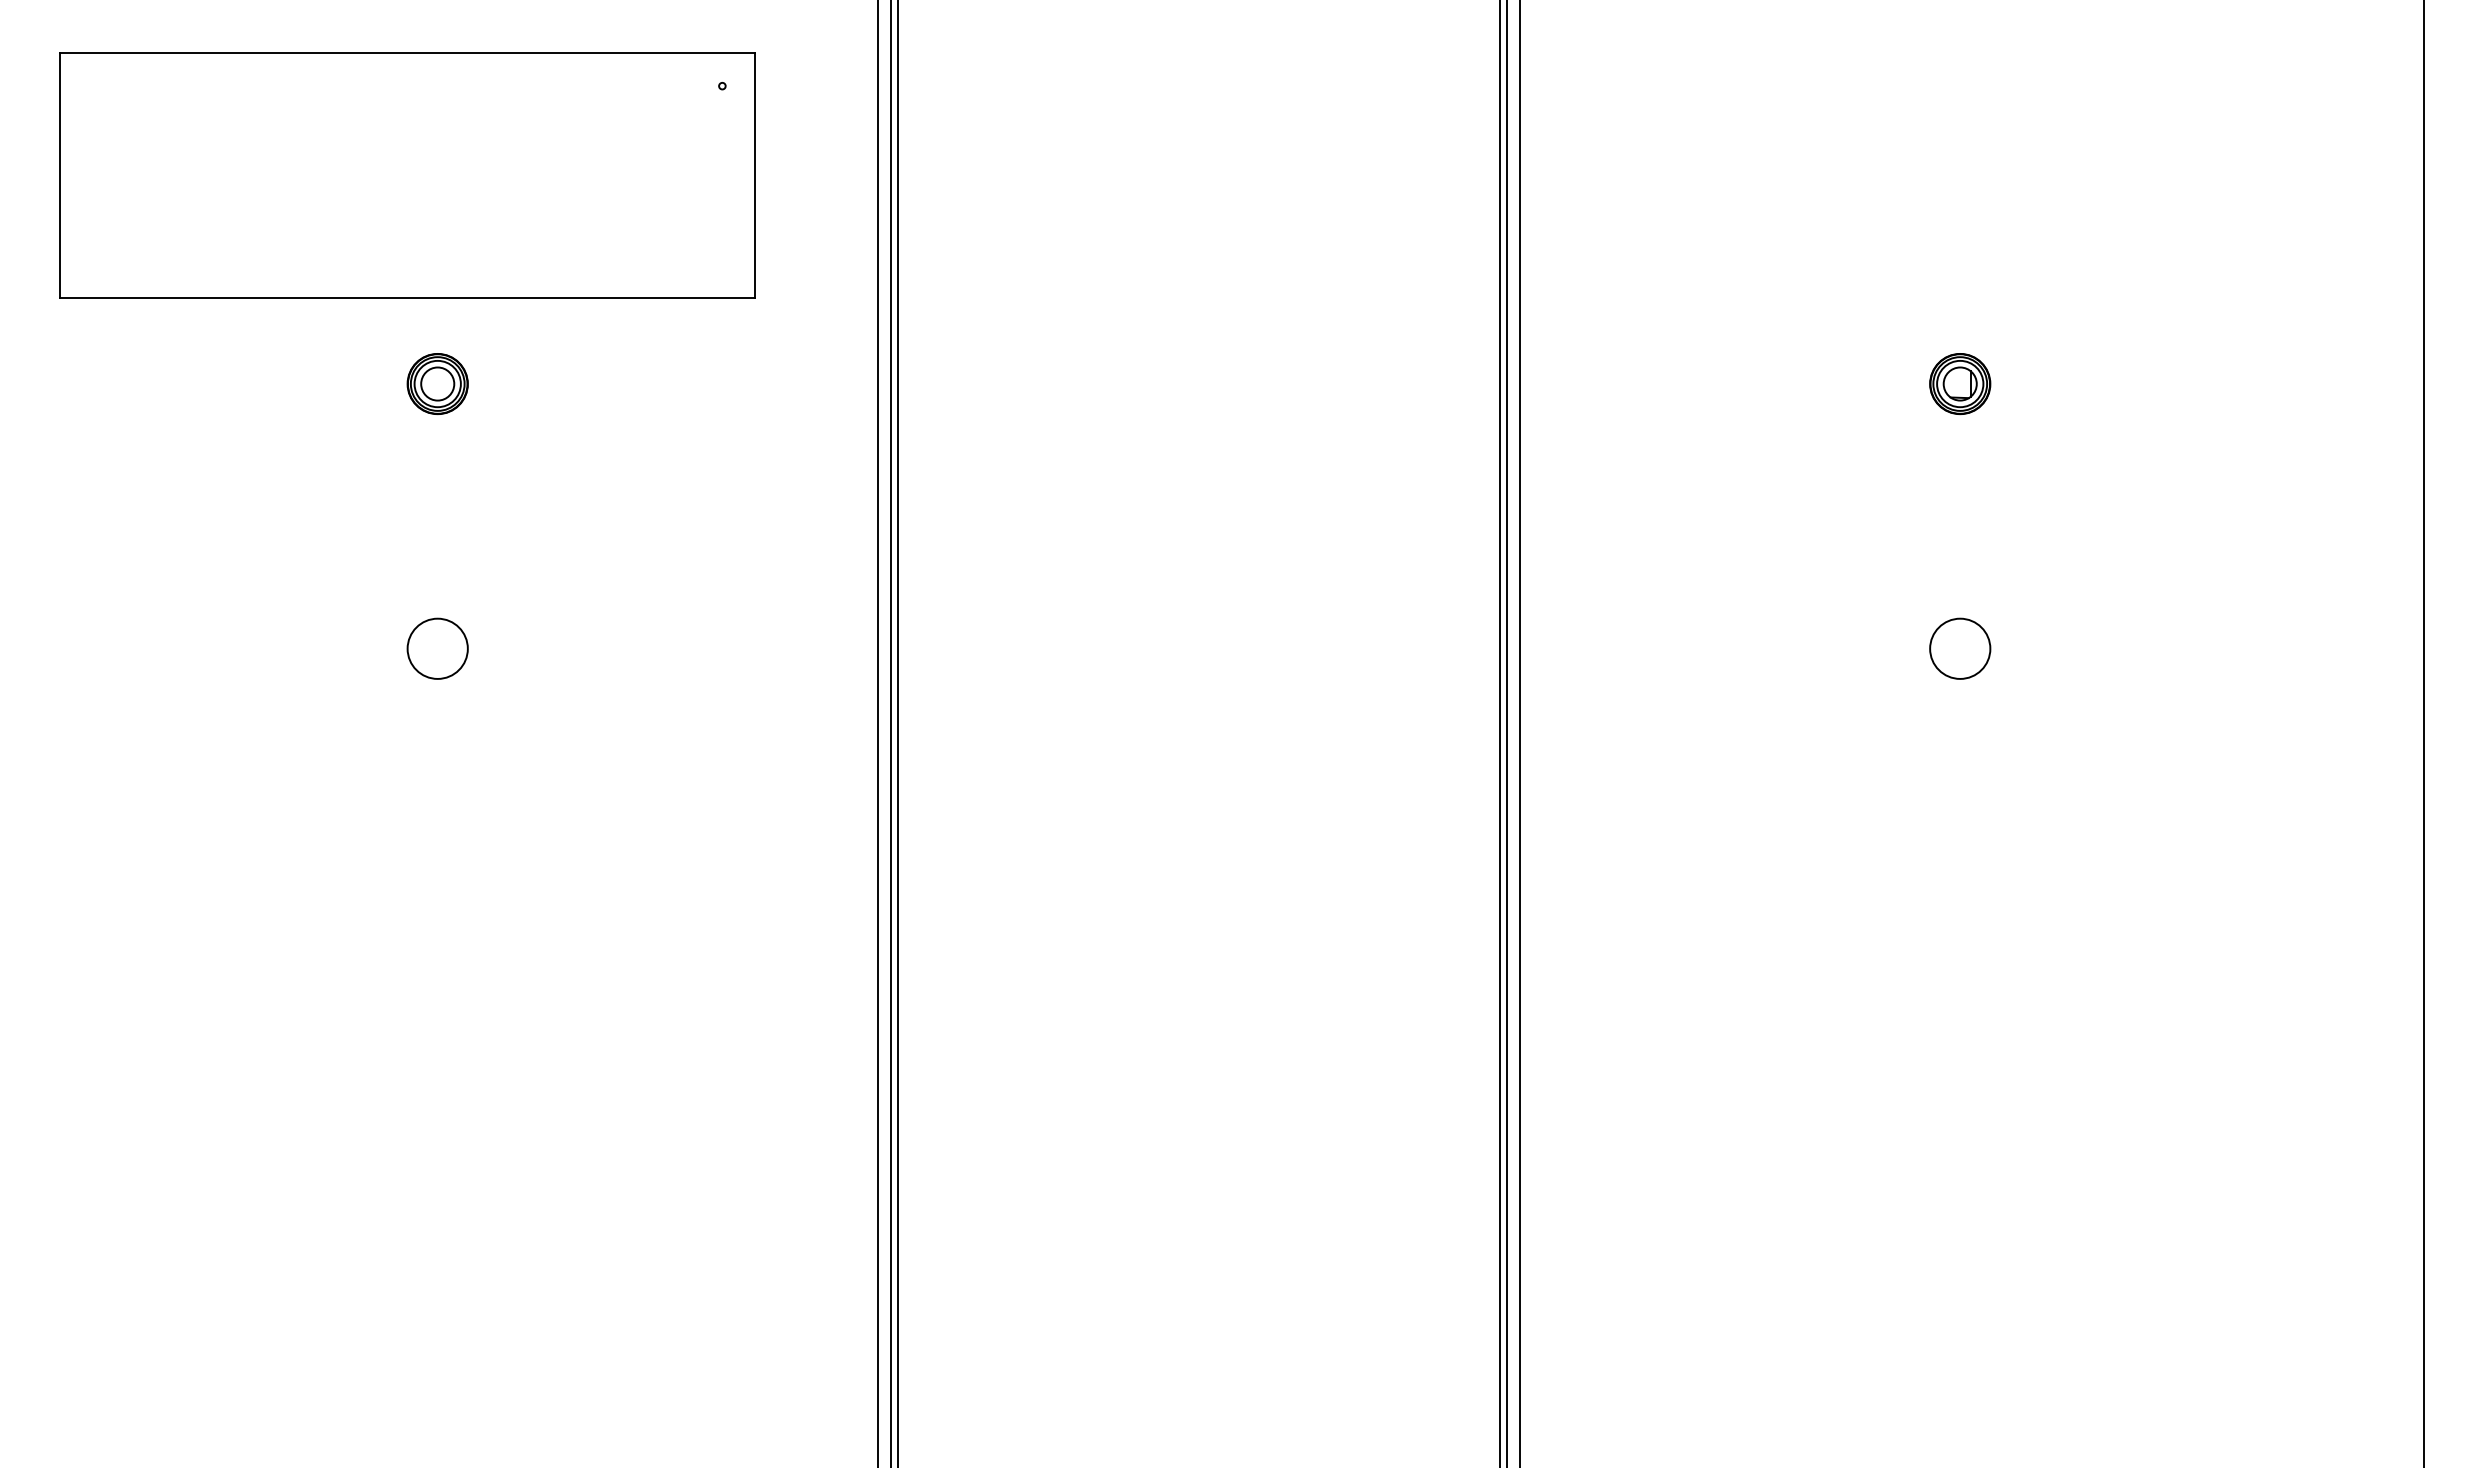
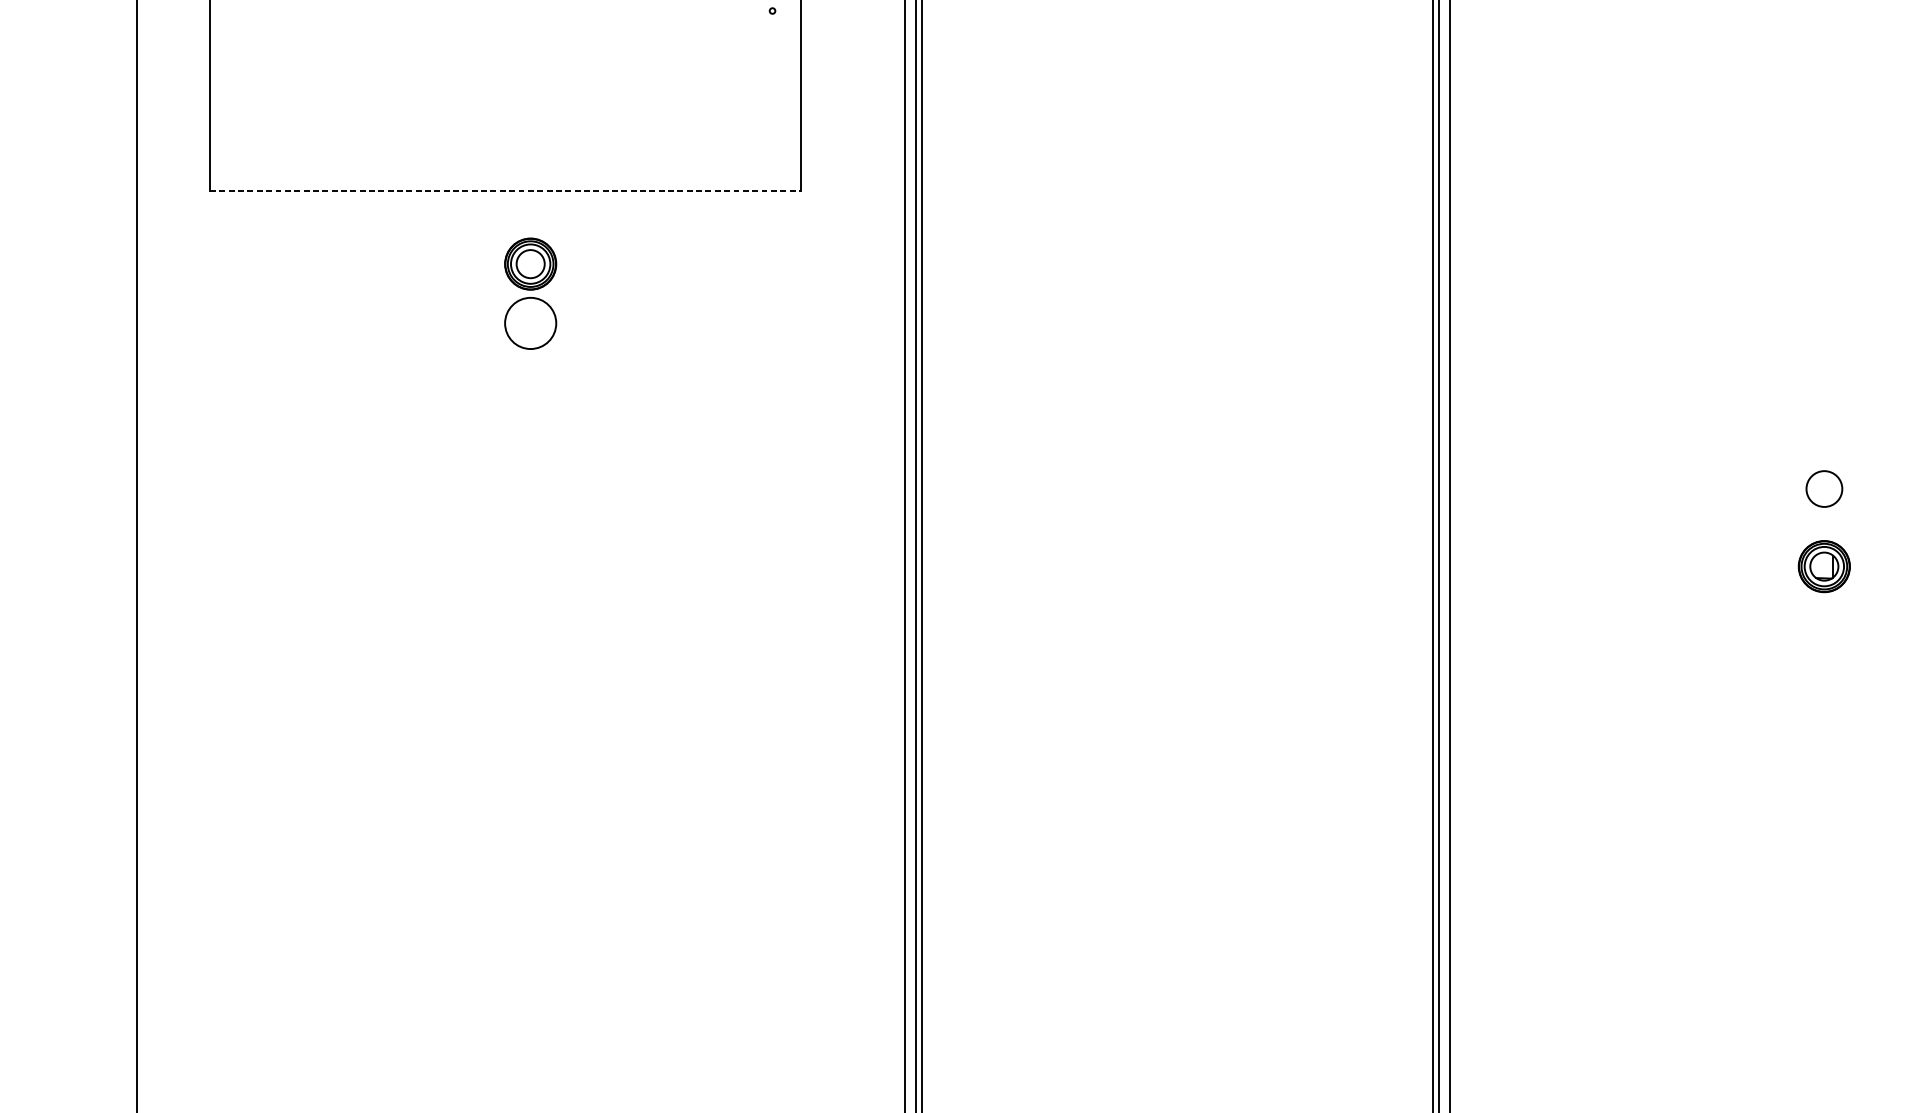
line: (407, 297) -> (504, 190), solid -> dashed
part: (1960, 383) -> (1824, 566), moved
circle: (437, 648) -> (530, 323), moved
circle: (1960, 648) -> (1824, 488), size x0.7

